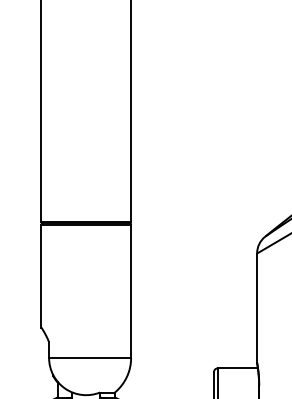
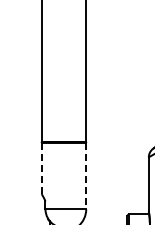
line: (41, 277) -> (41, 169), solid -> dashed
line: (131, 292) -> (86, 176), solid -> dashed

